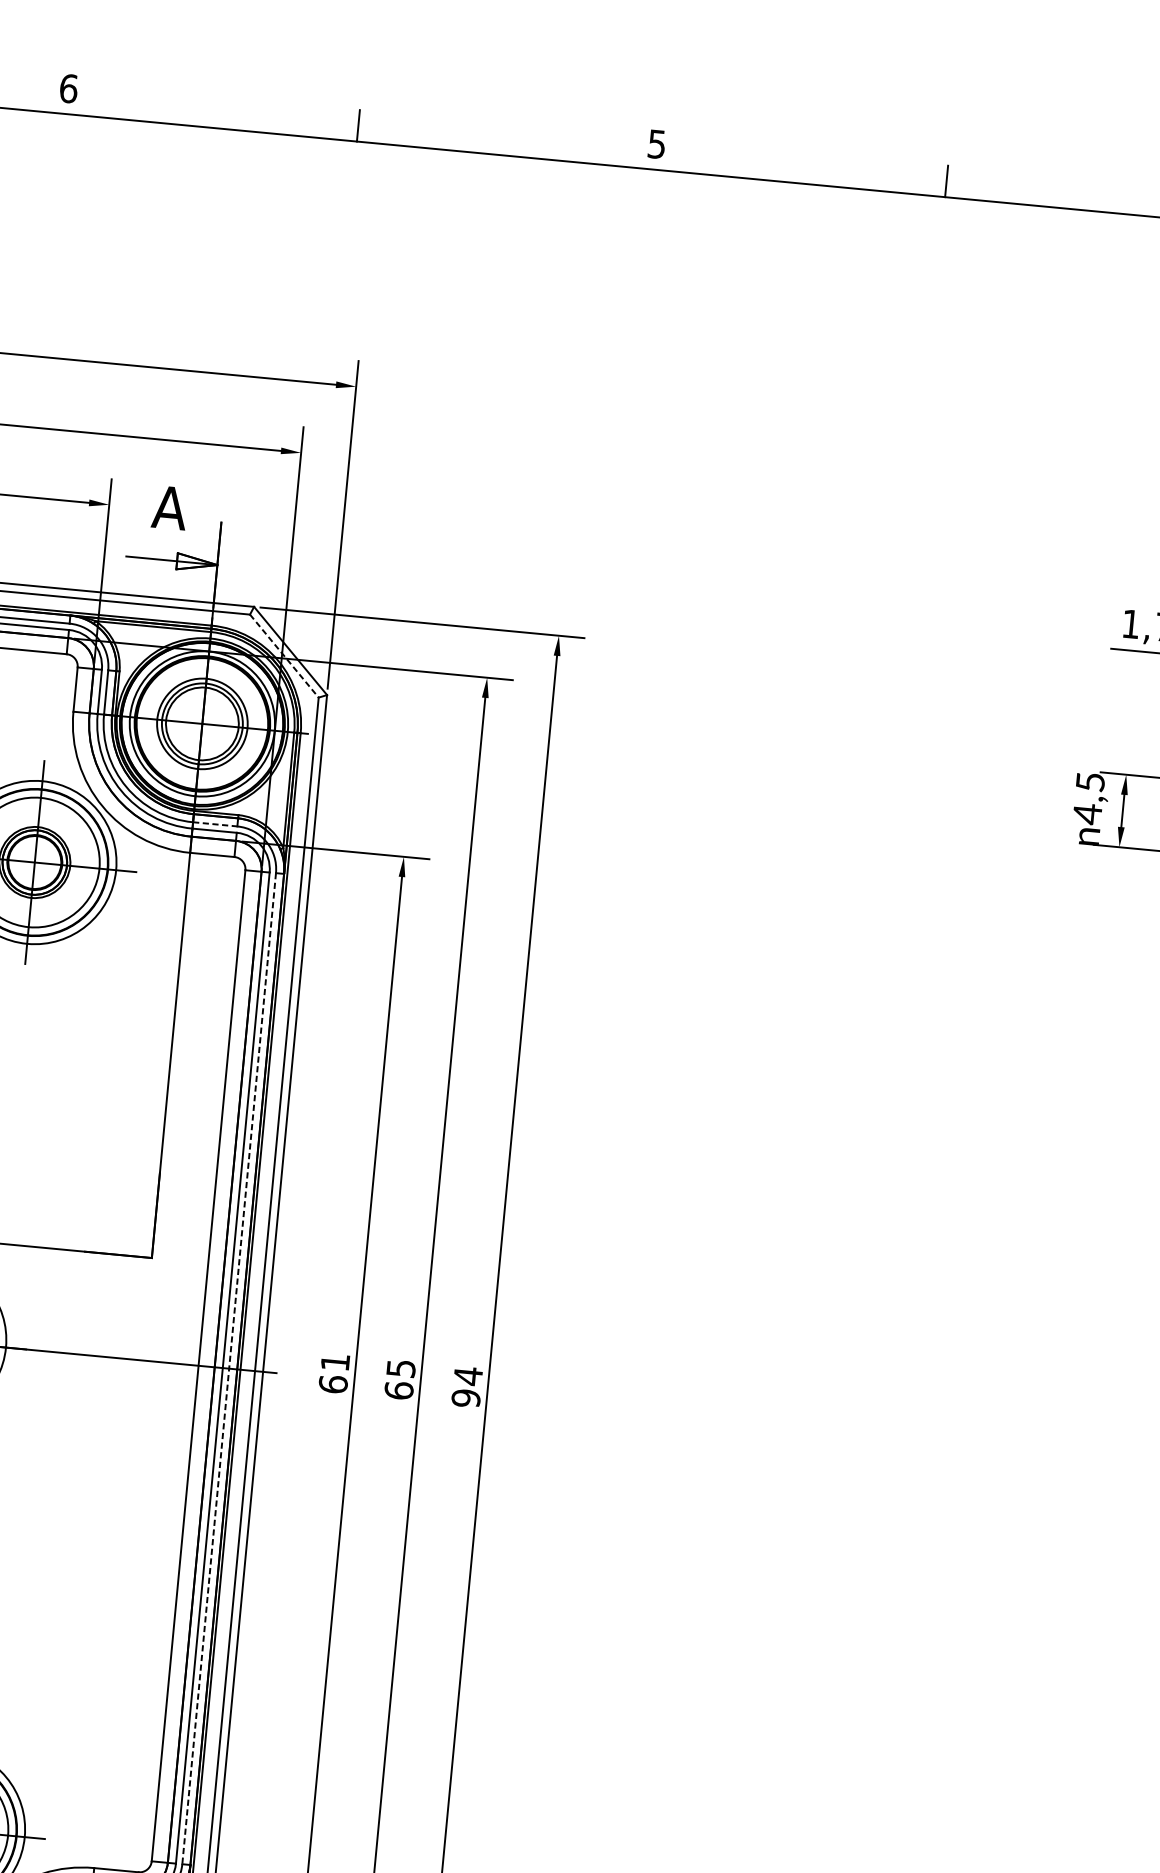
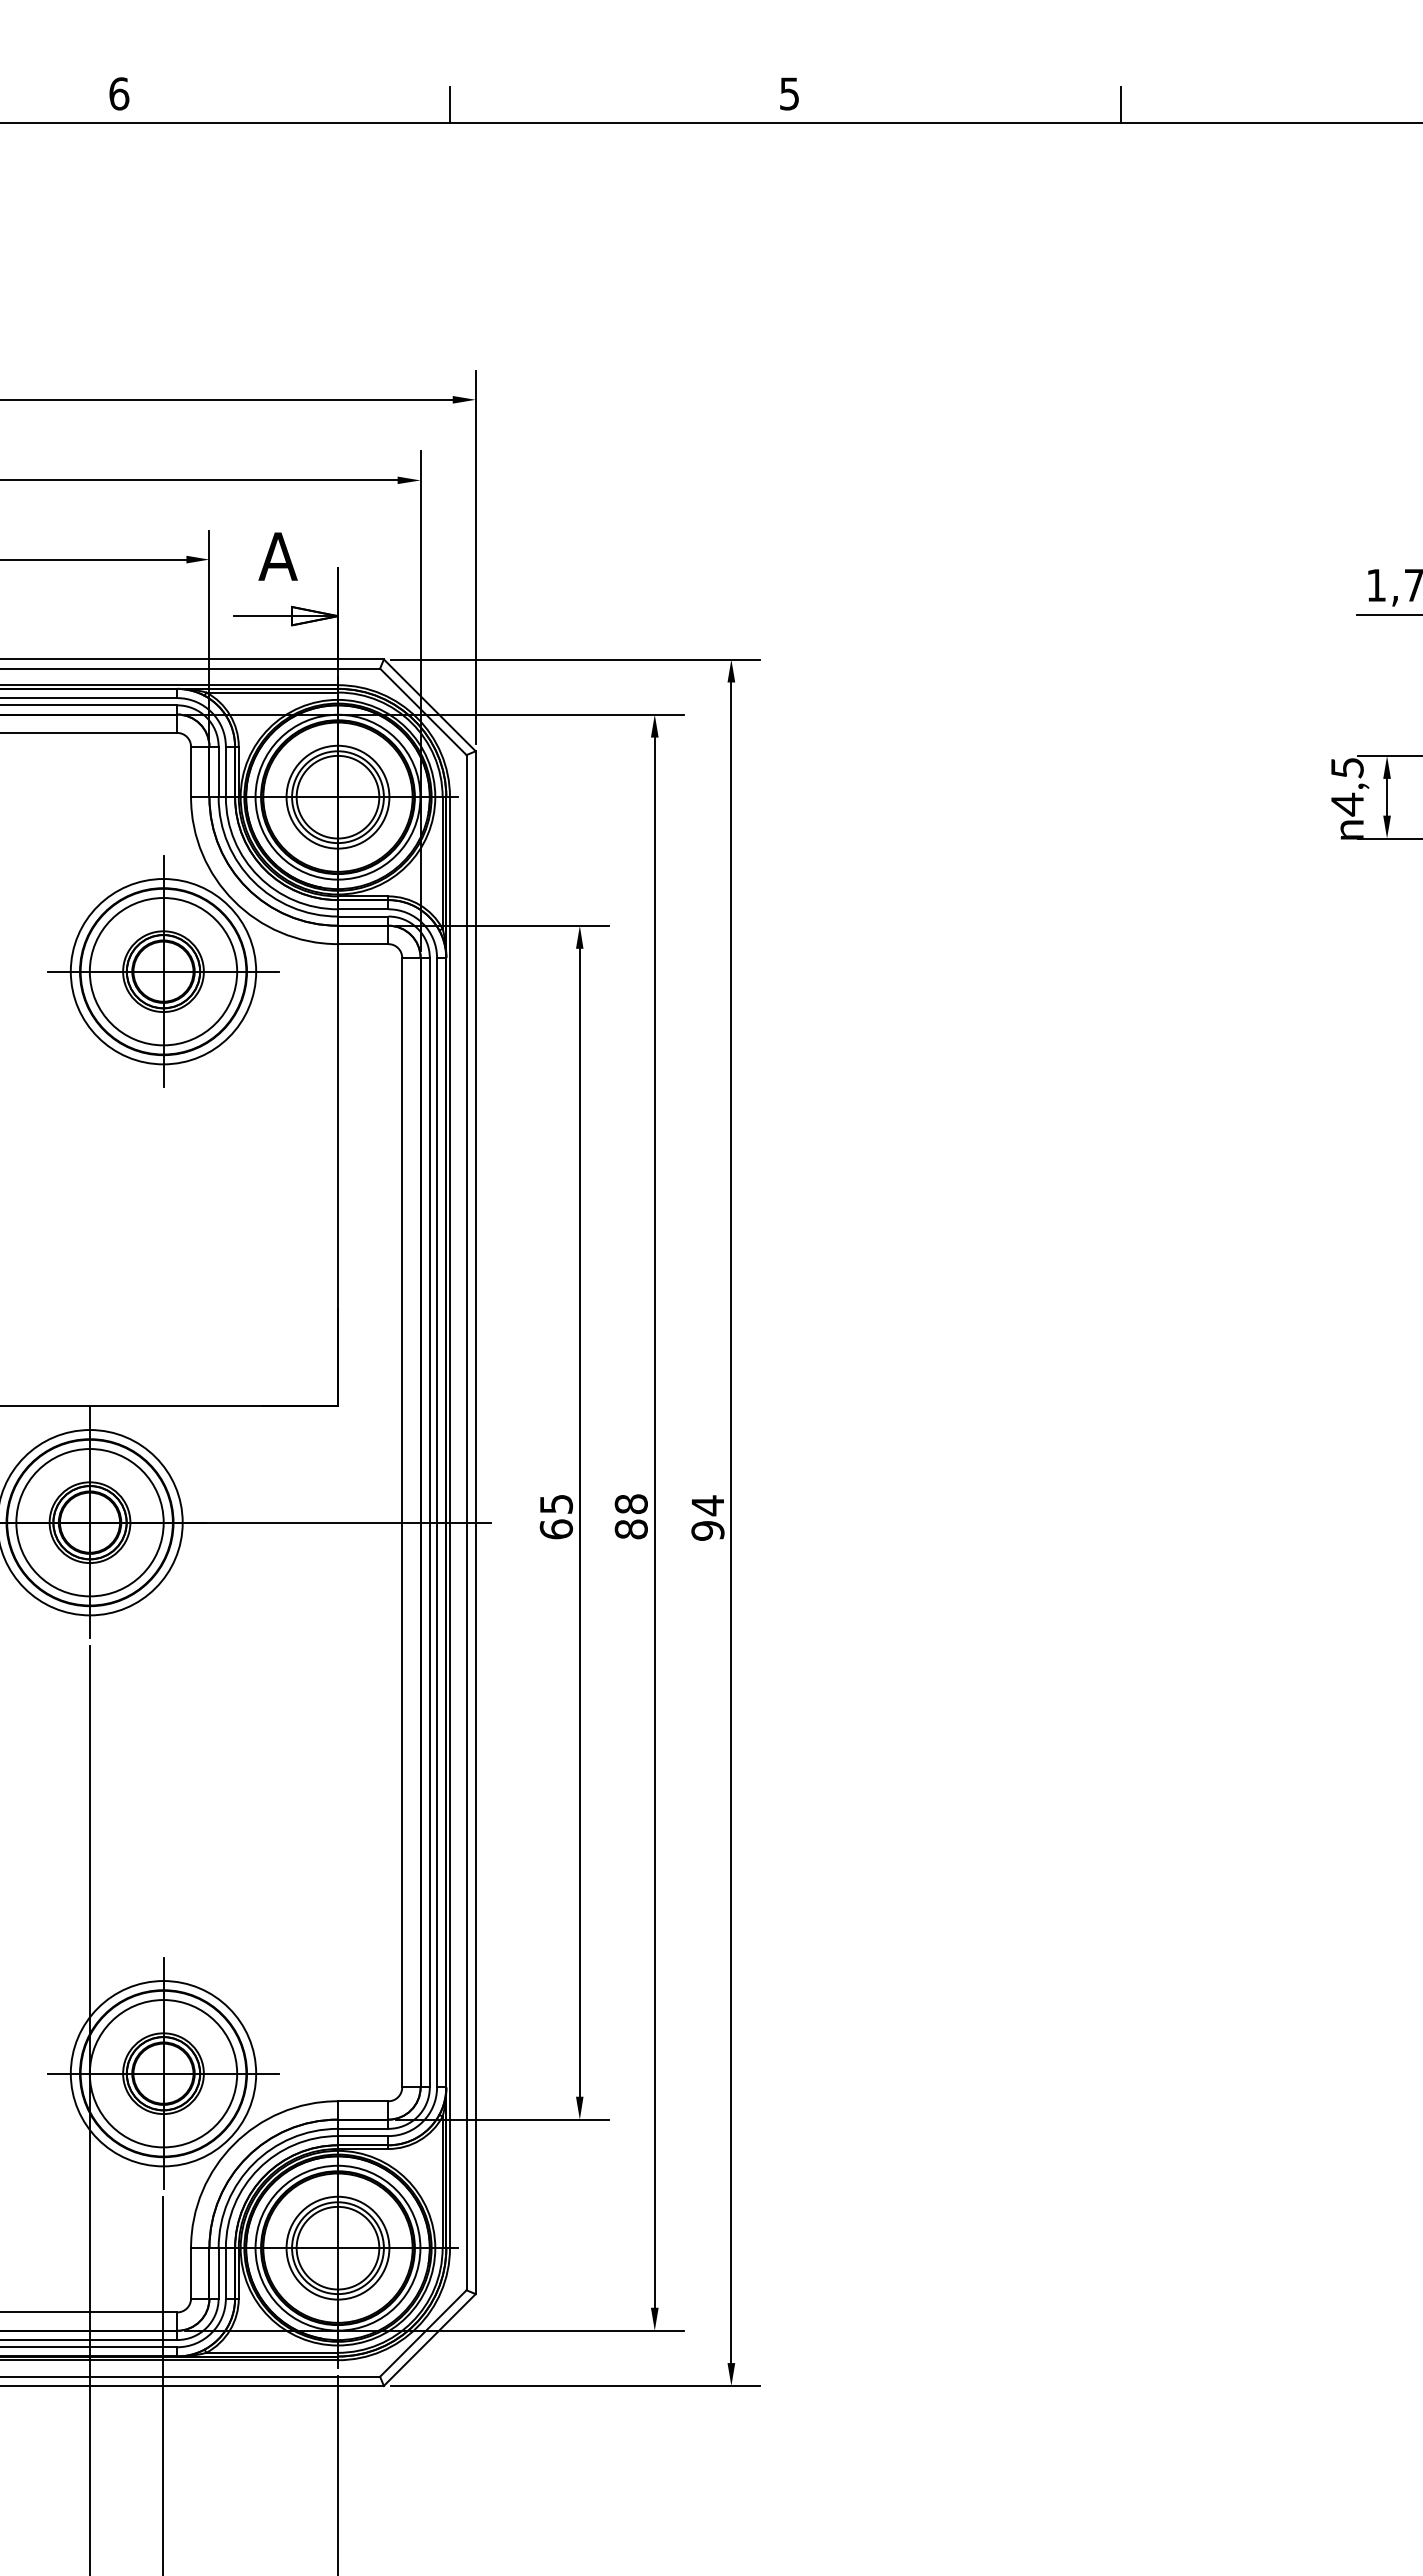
line: (284, 656) -> (423, 712), dashed -> solid
line: (215, 824) -> (363, 909), dashed -> solid
text: (335, 1362) -> (556, 1504), 61 -> 65
line: (229, 1368) -> (437, 1522), dashed -> solid
text: (399, 1379) -> (630, 1516), 65 -> 88

